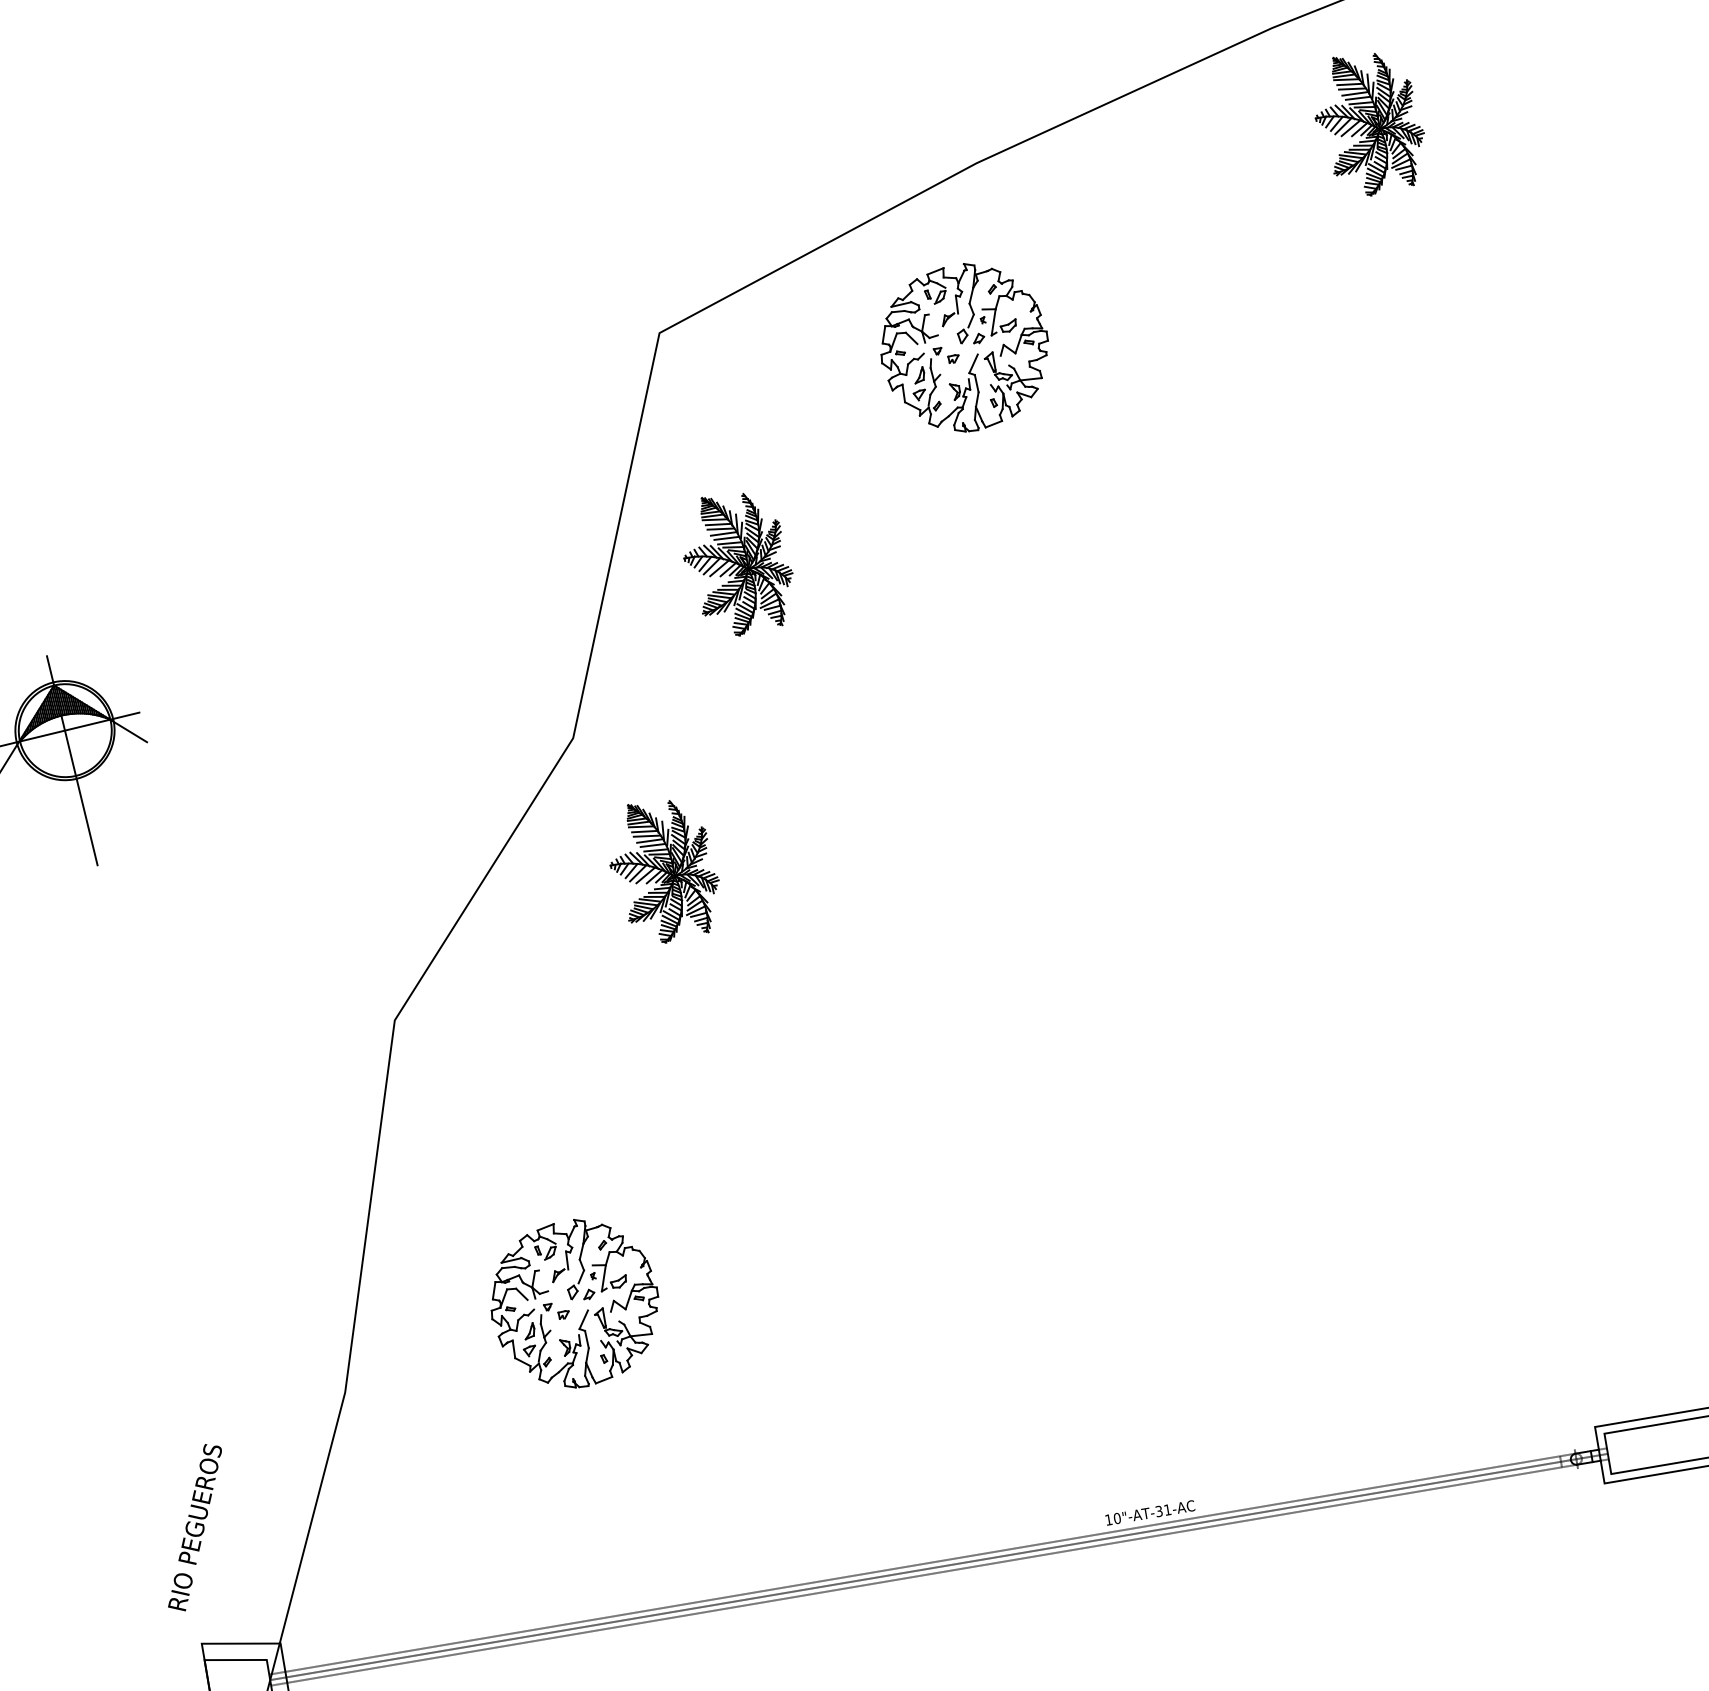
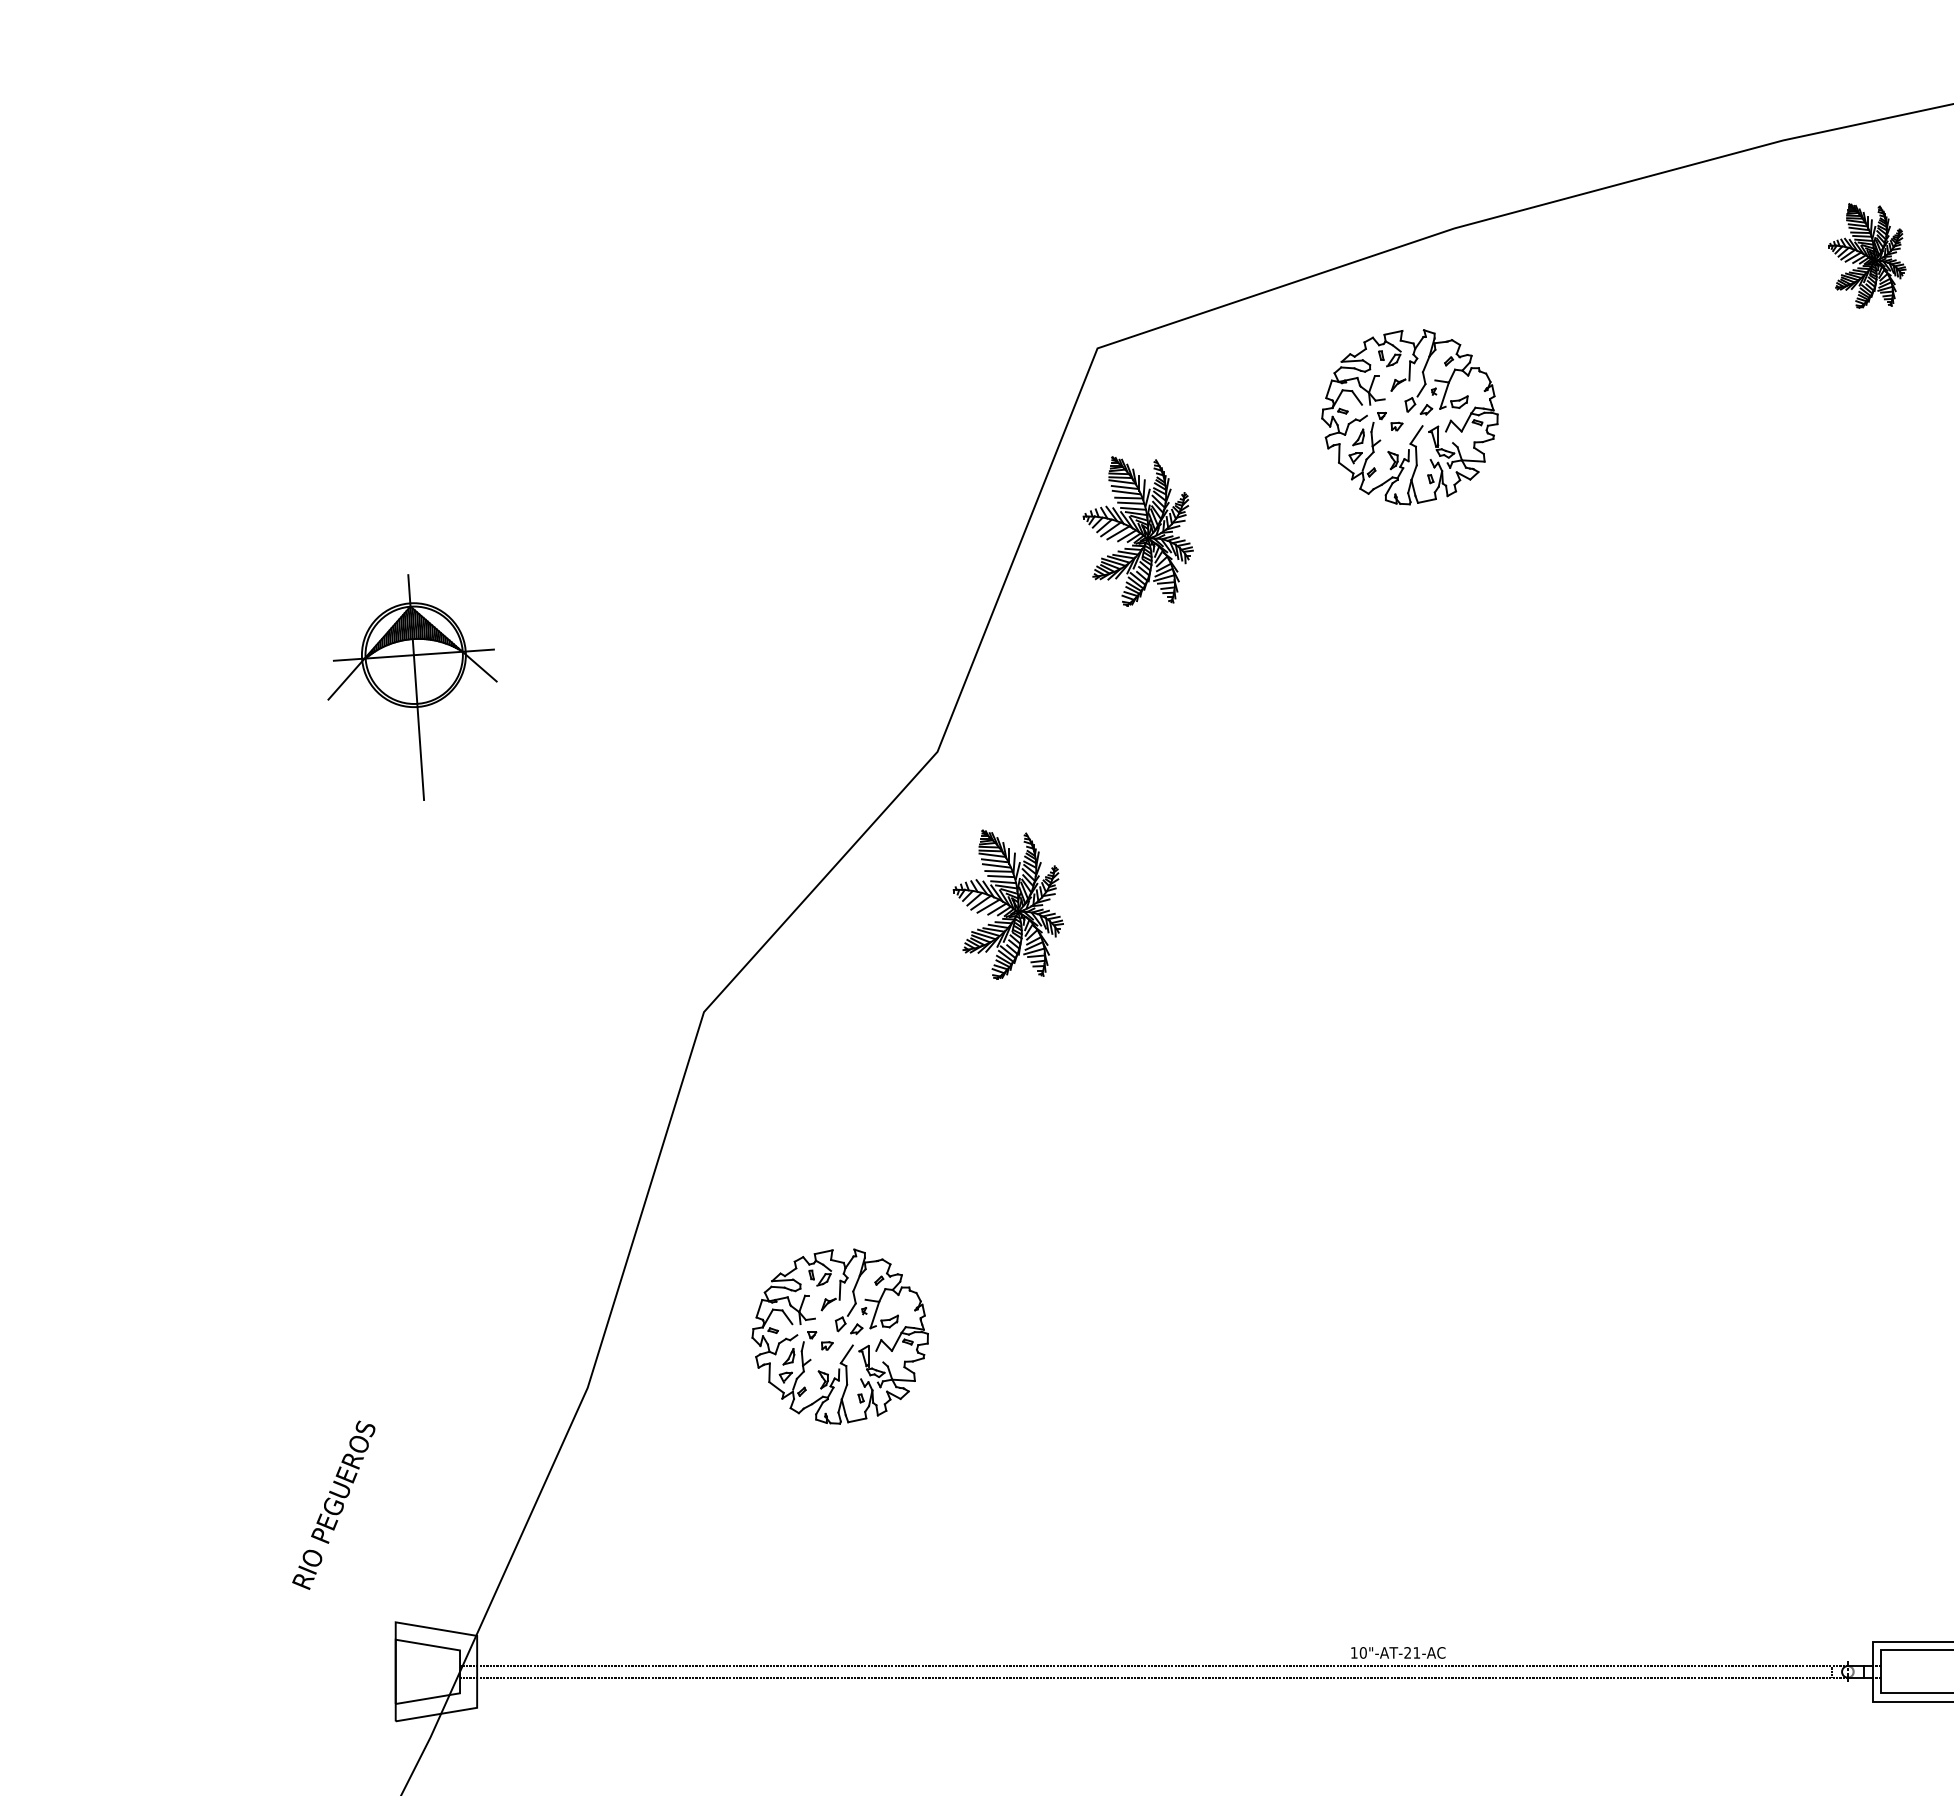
part: (1368, 123) -> (1866, 255), size x0.7
part: (737, 563) -> (1137, 531), moved
text: (1158, 1511) -> (1407, 1652), 10"-AT-31-AC -> 10"-AT-21-AC
text: (194, 1527) -> (333, 1504), moved
line: (938, 1566) -> (1170, 1671), removed

